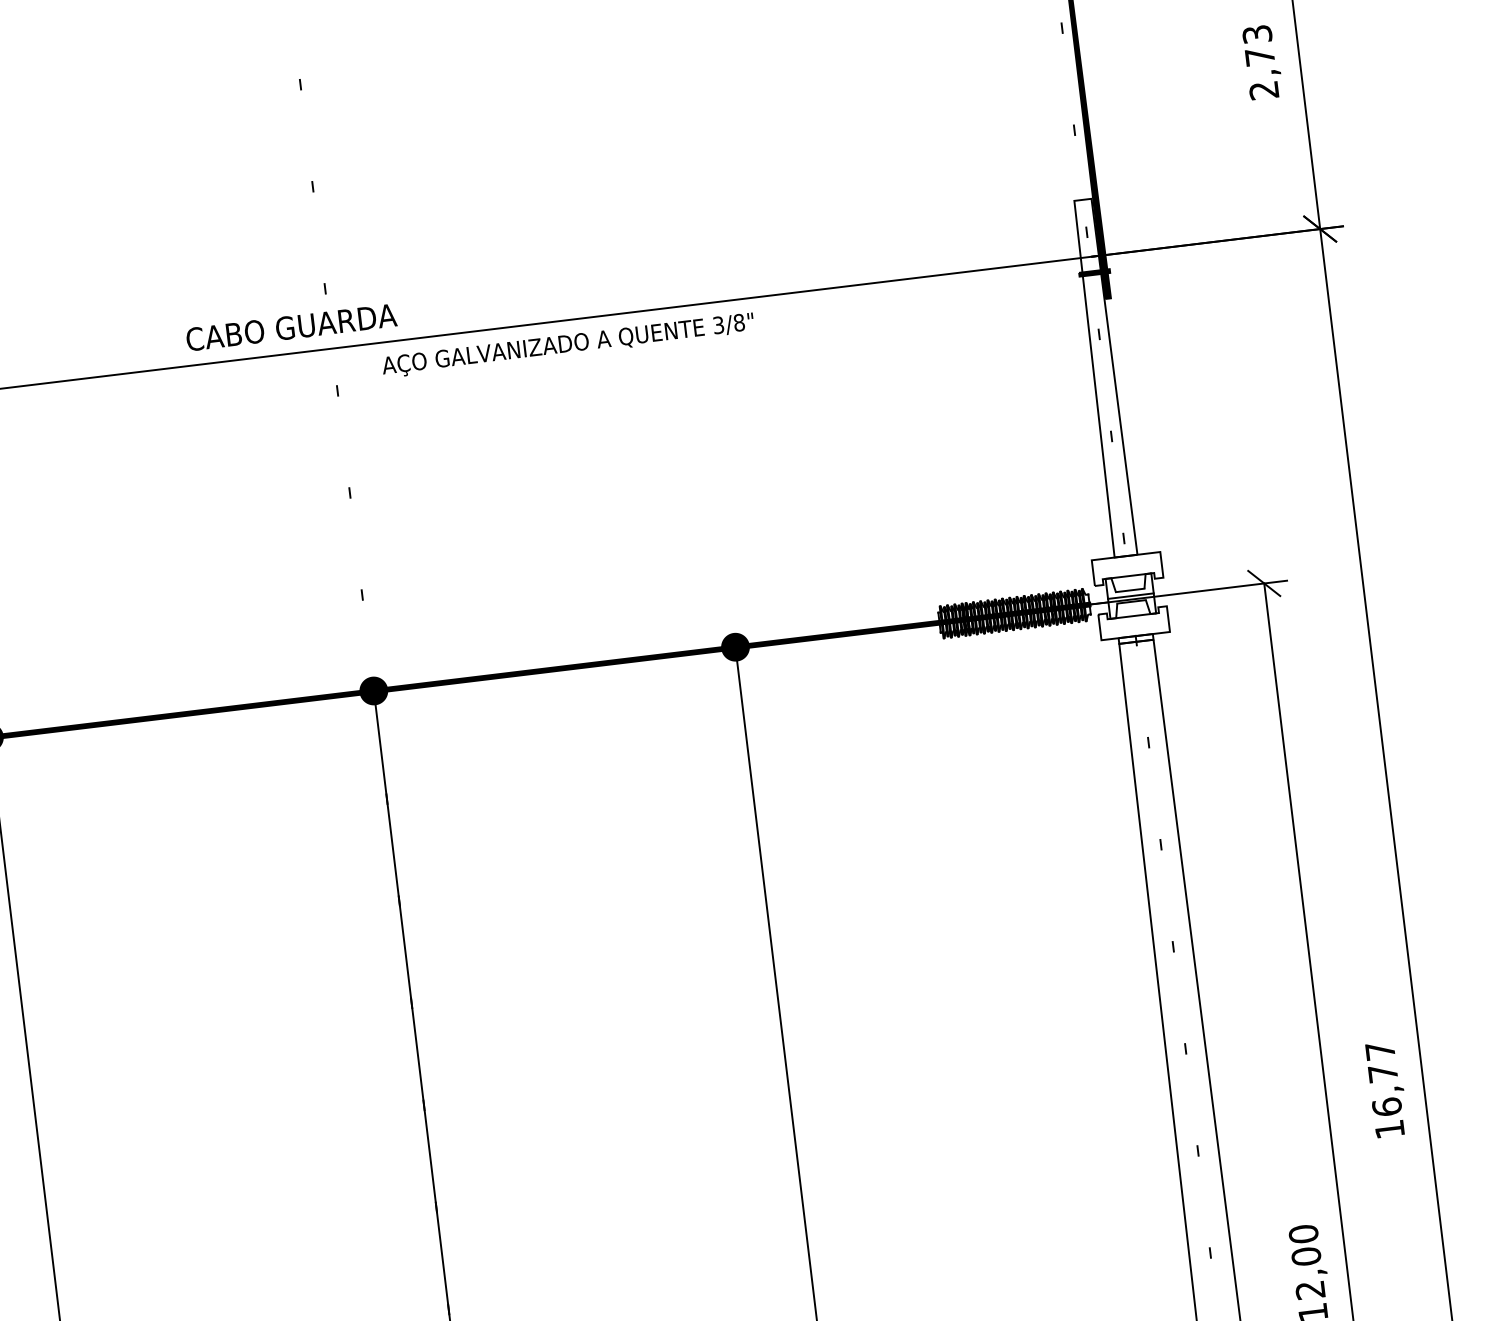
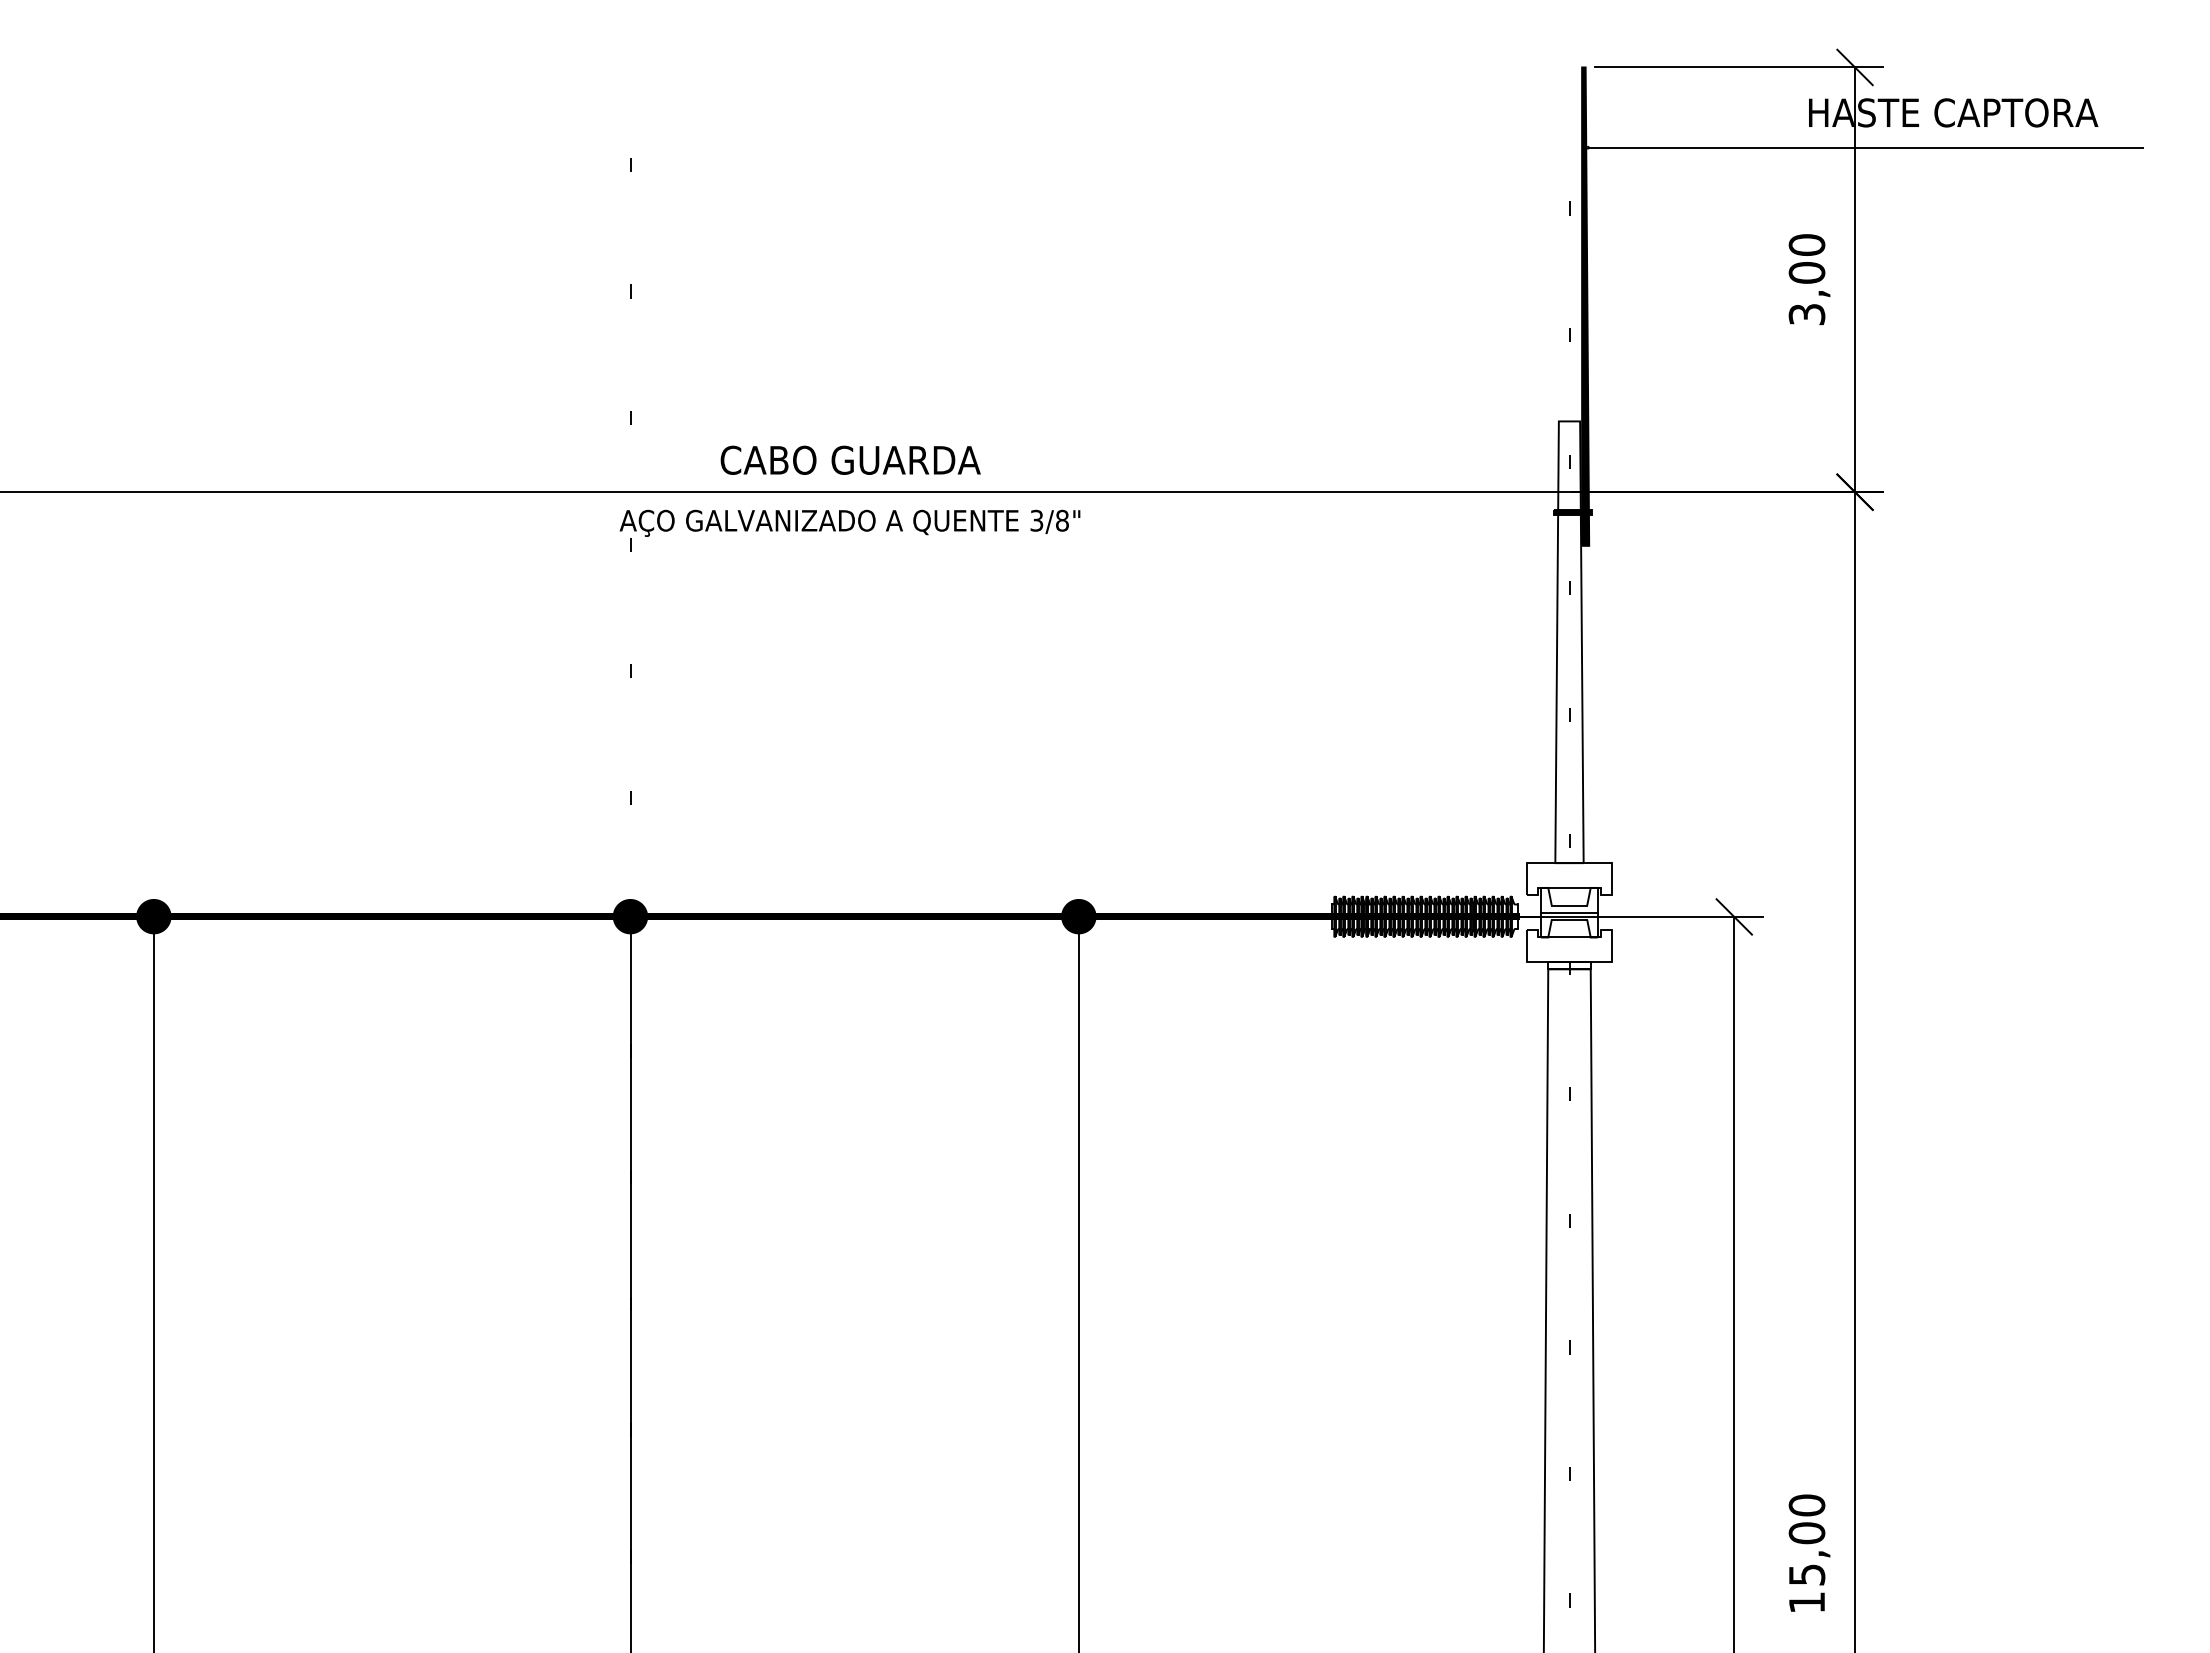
text: (1260, 62) -> (1806, 279), 2,73 -> 3,00
text: (291, 326) -> (850, 459), moved
text: (567, 344) -> (849, 522), moved
text: (1383, 1078) -> (1806, 1539), 16,77 -> 15,00

